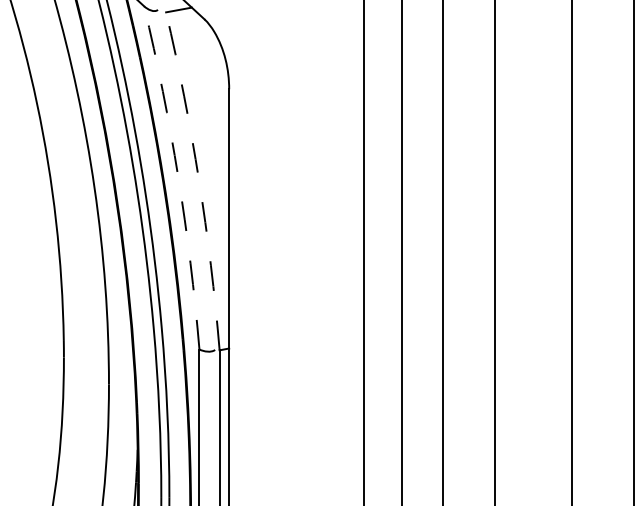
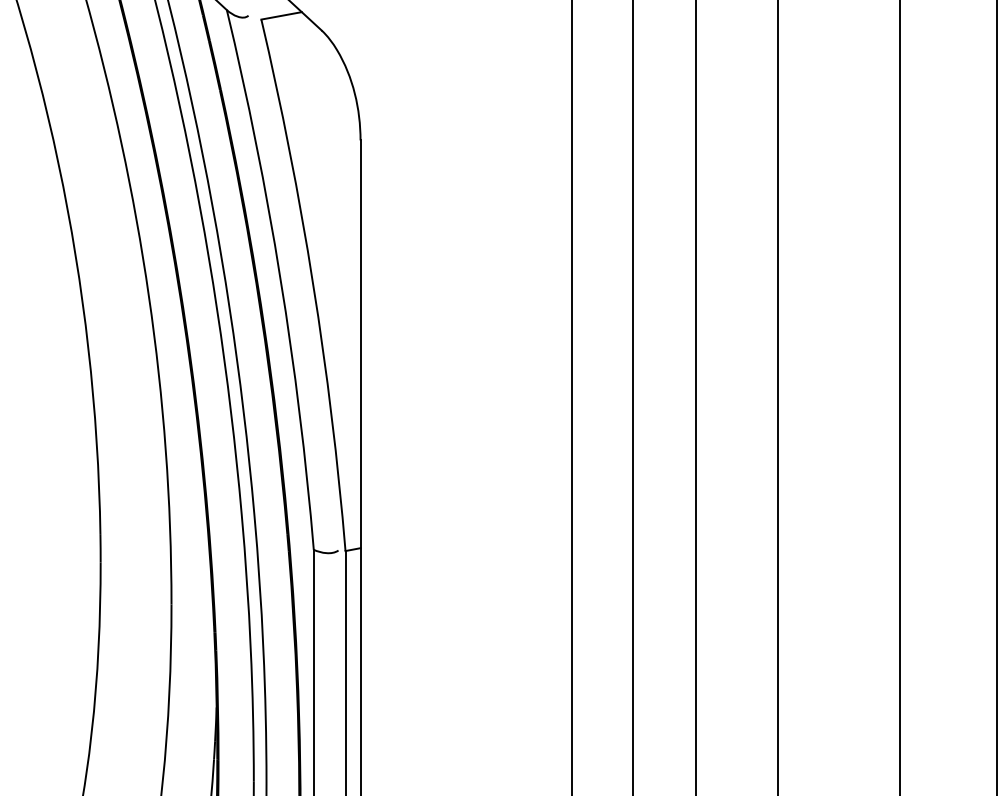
arc: (178, 176) -> (280, 277), dashed -> solid
arc: (199, 180) -> (313, 283), dashed -> solid

